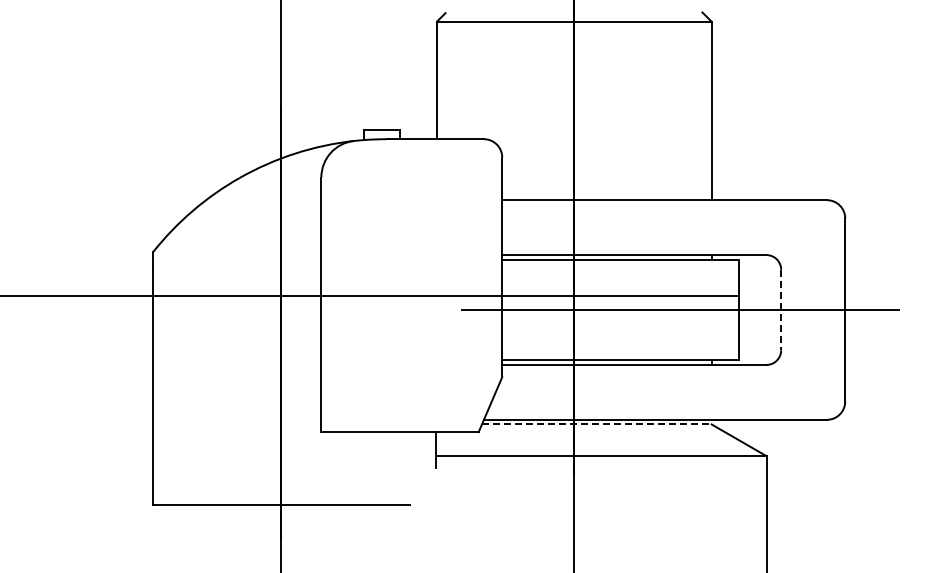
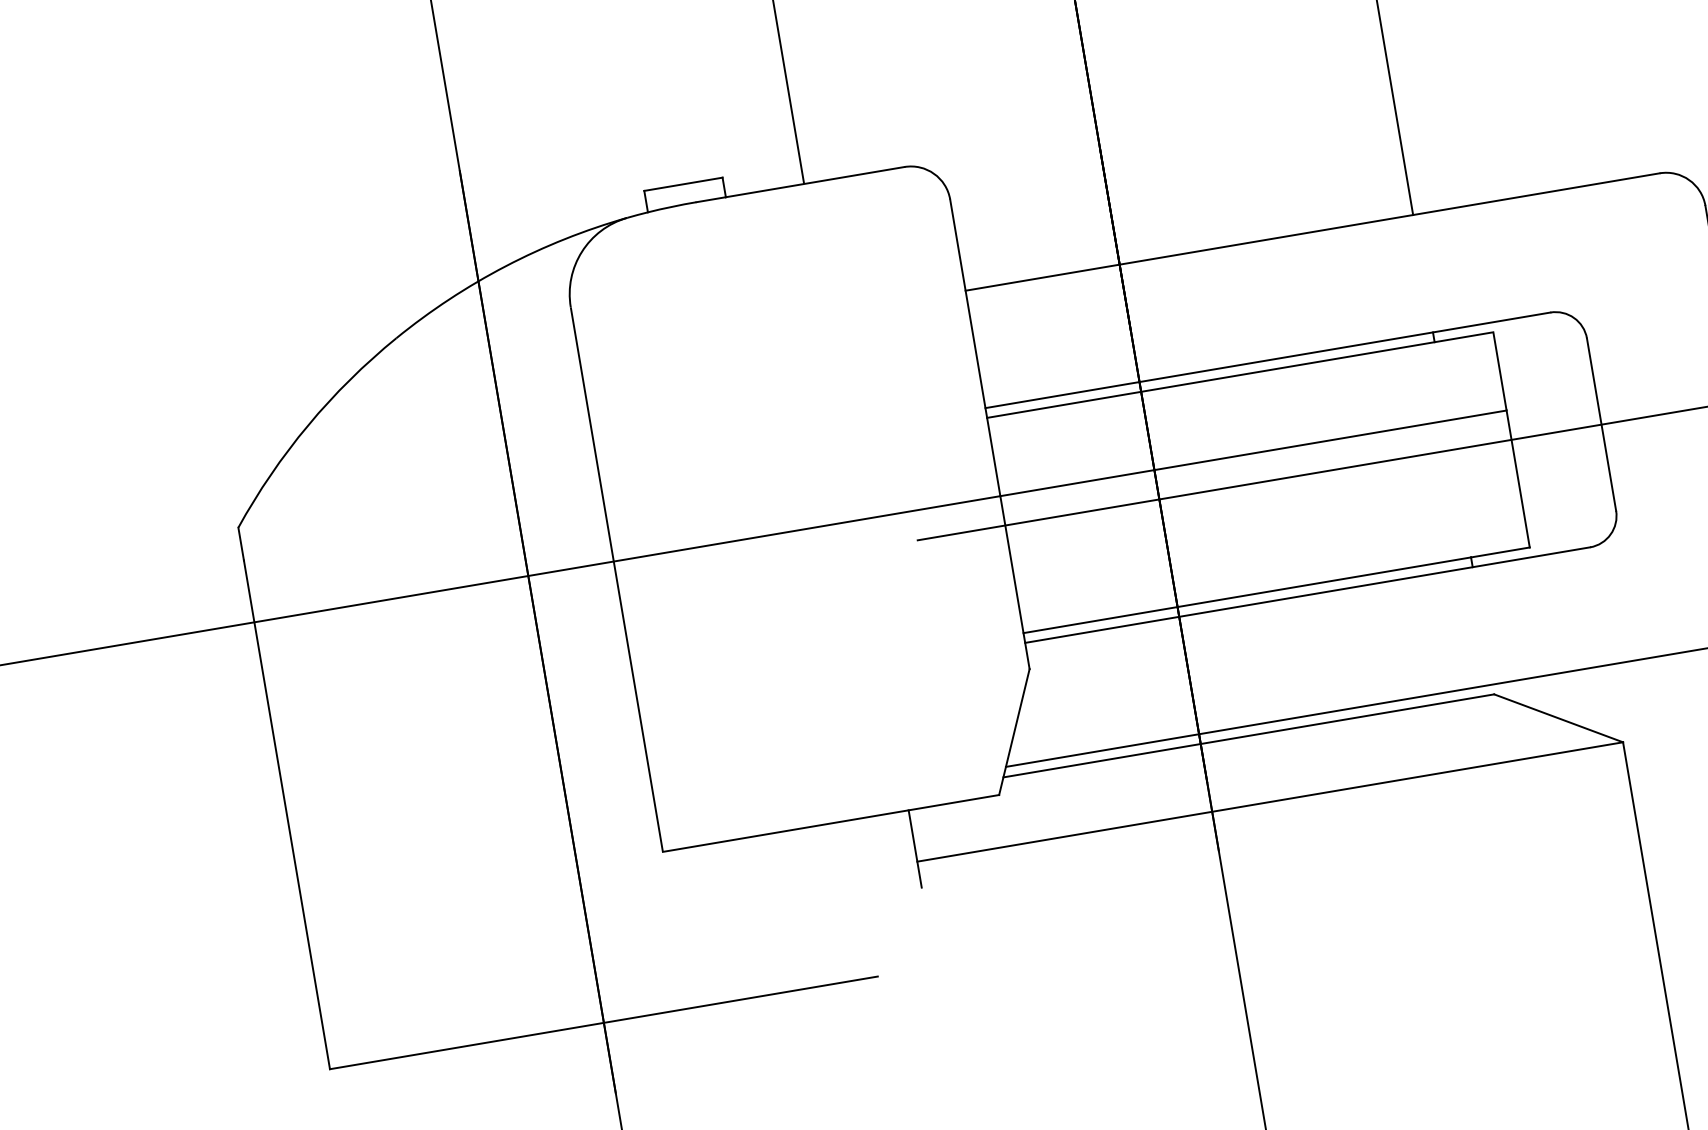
line: (781, 310) -> (1602, 425), dashed -> solid
line: (596, 424) -> (1248, 736), dashed -> solid

